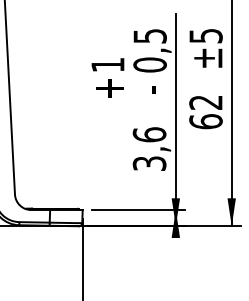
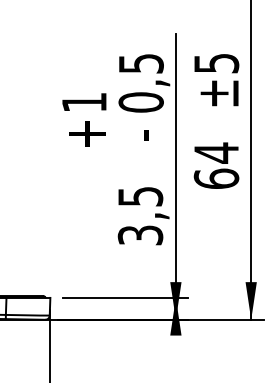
text: (205, 102) -> (215, 152), 62 -> 64
text: (149, 134) -> (140, 196), 3,6 -> 3,5

